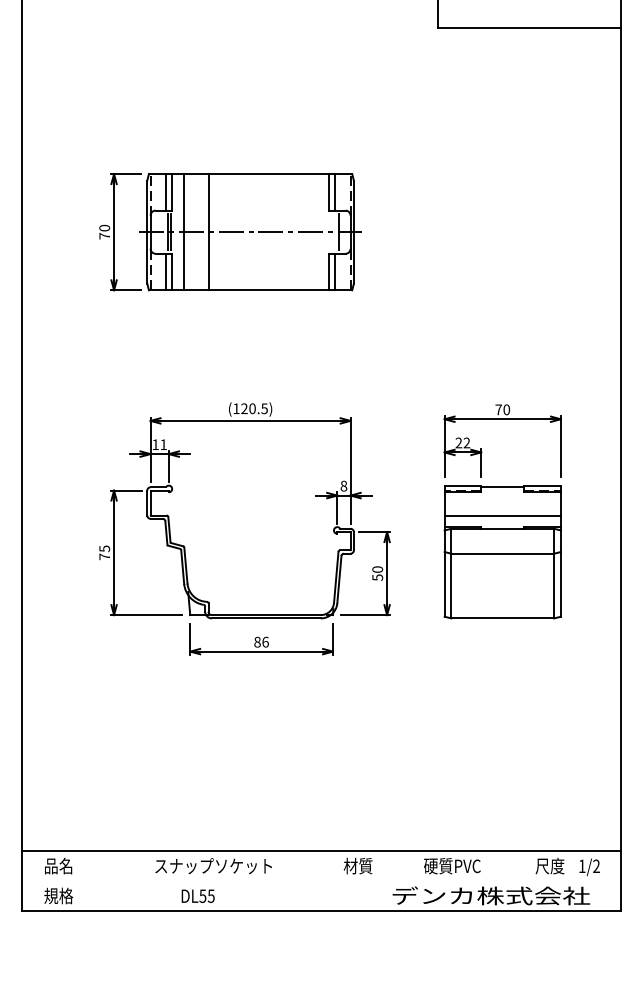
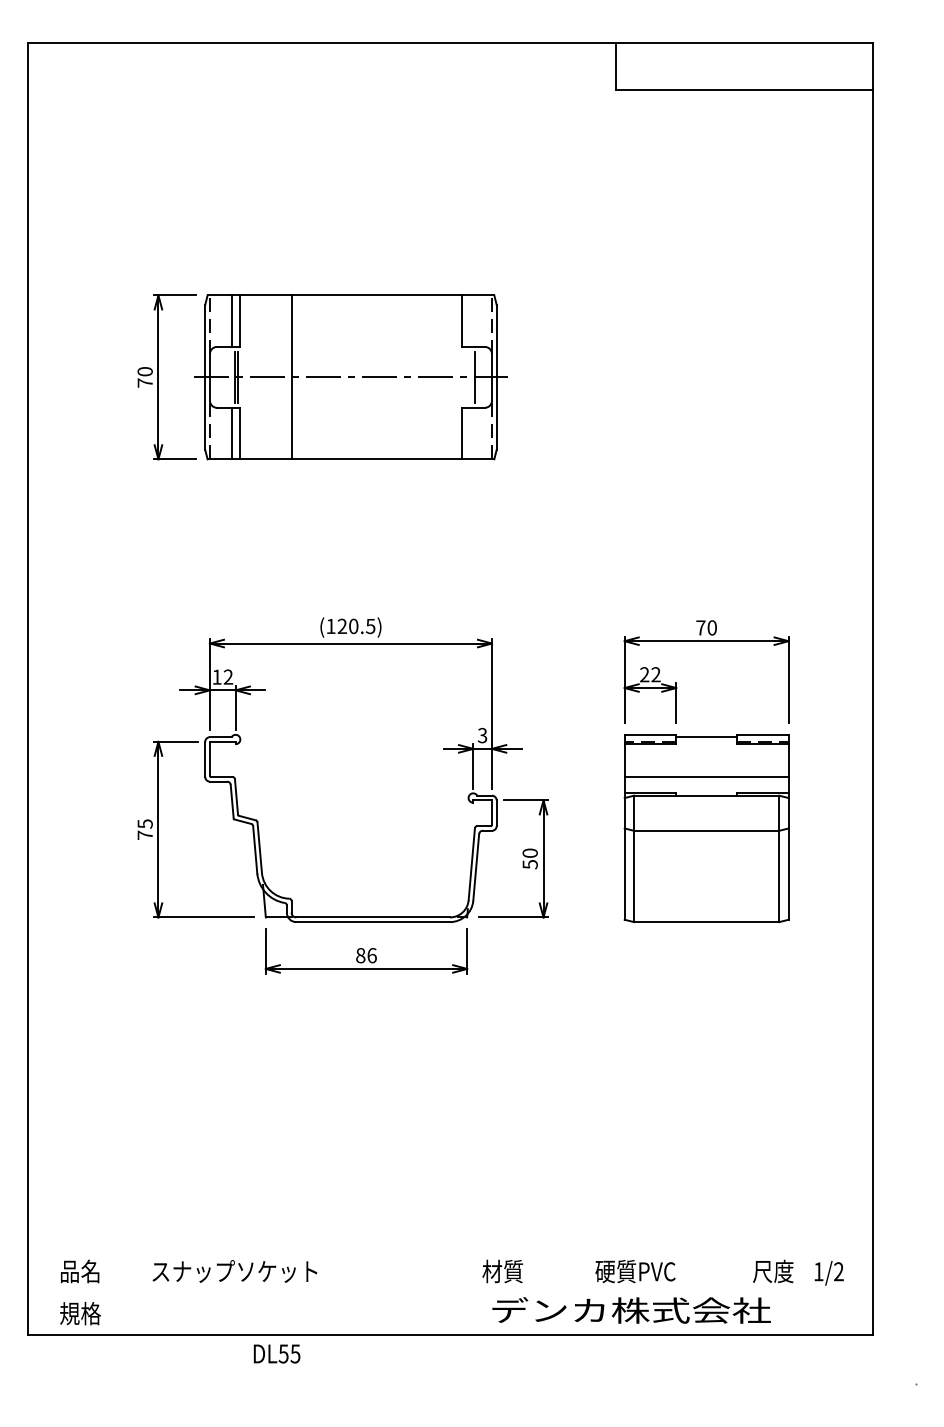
line: (335, 191) -> (470, 320), removed
line: (184, 232) -> (257, 377), removed
line: (335, 271) -> (470, 433), removed
text: (163, 444) -> (228, 676), 11 -> 12
text: (343, 486) -> (482, 735), 8 -> 3
line: (321, 851) -> (450, 1250), removed
text: (213, 866) -> (234, 1271), moved
text: (197, 895) -> (276, 1353), moved
text: (491, 895) -> (631, 1310), moved

